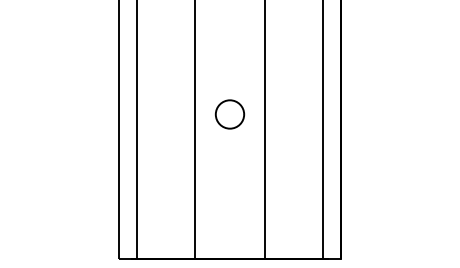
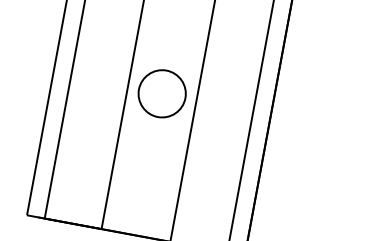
circle: (229, 114) -> (161, 93), size x1.67

